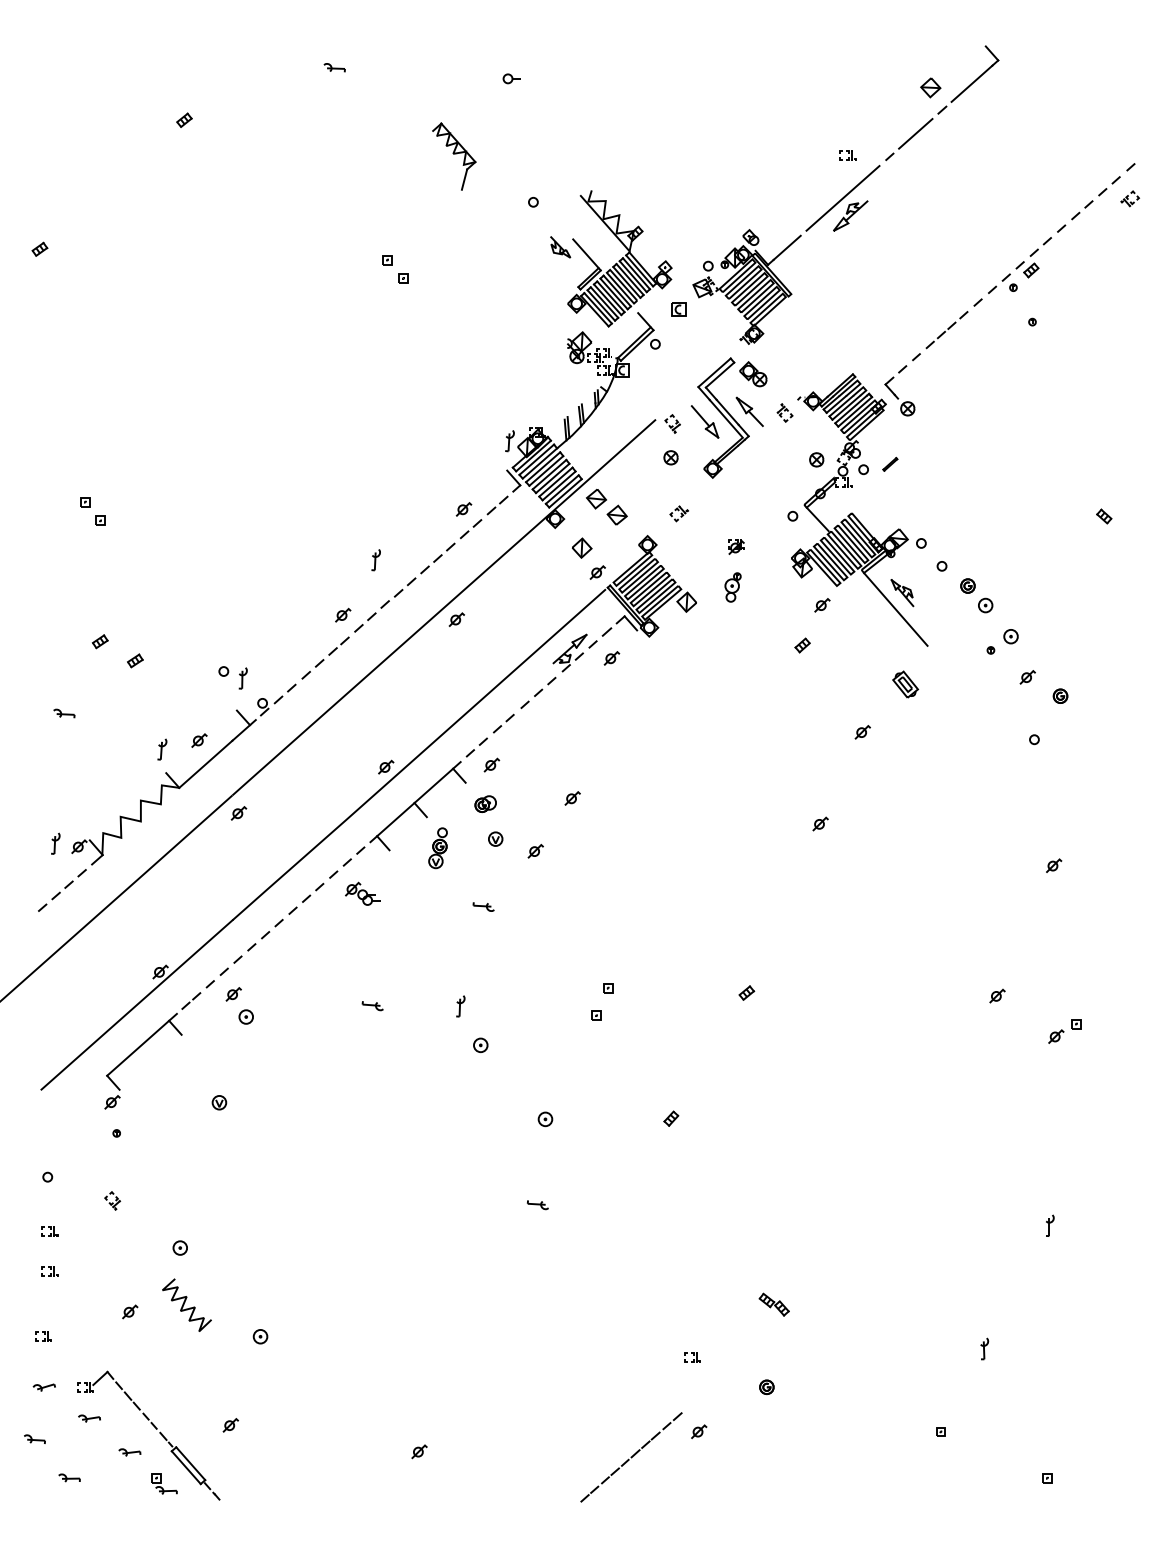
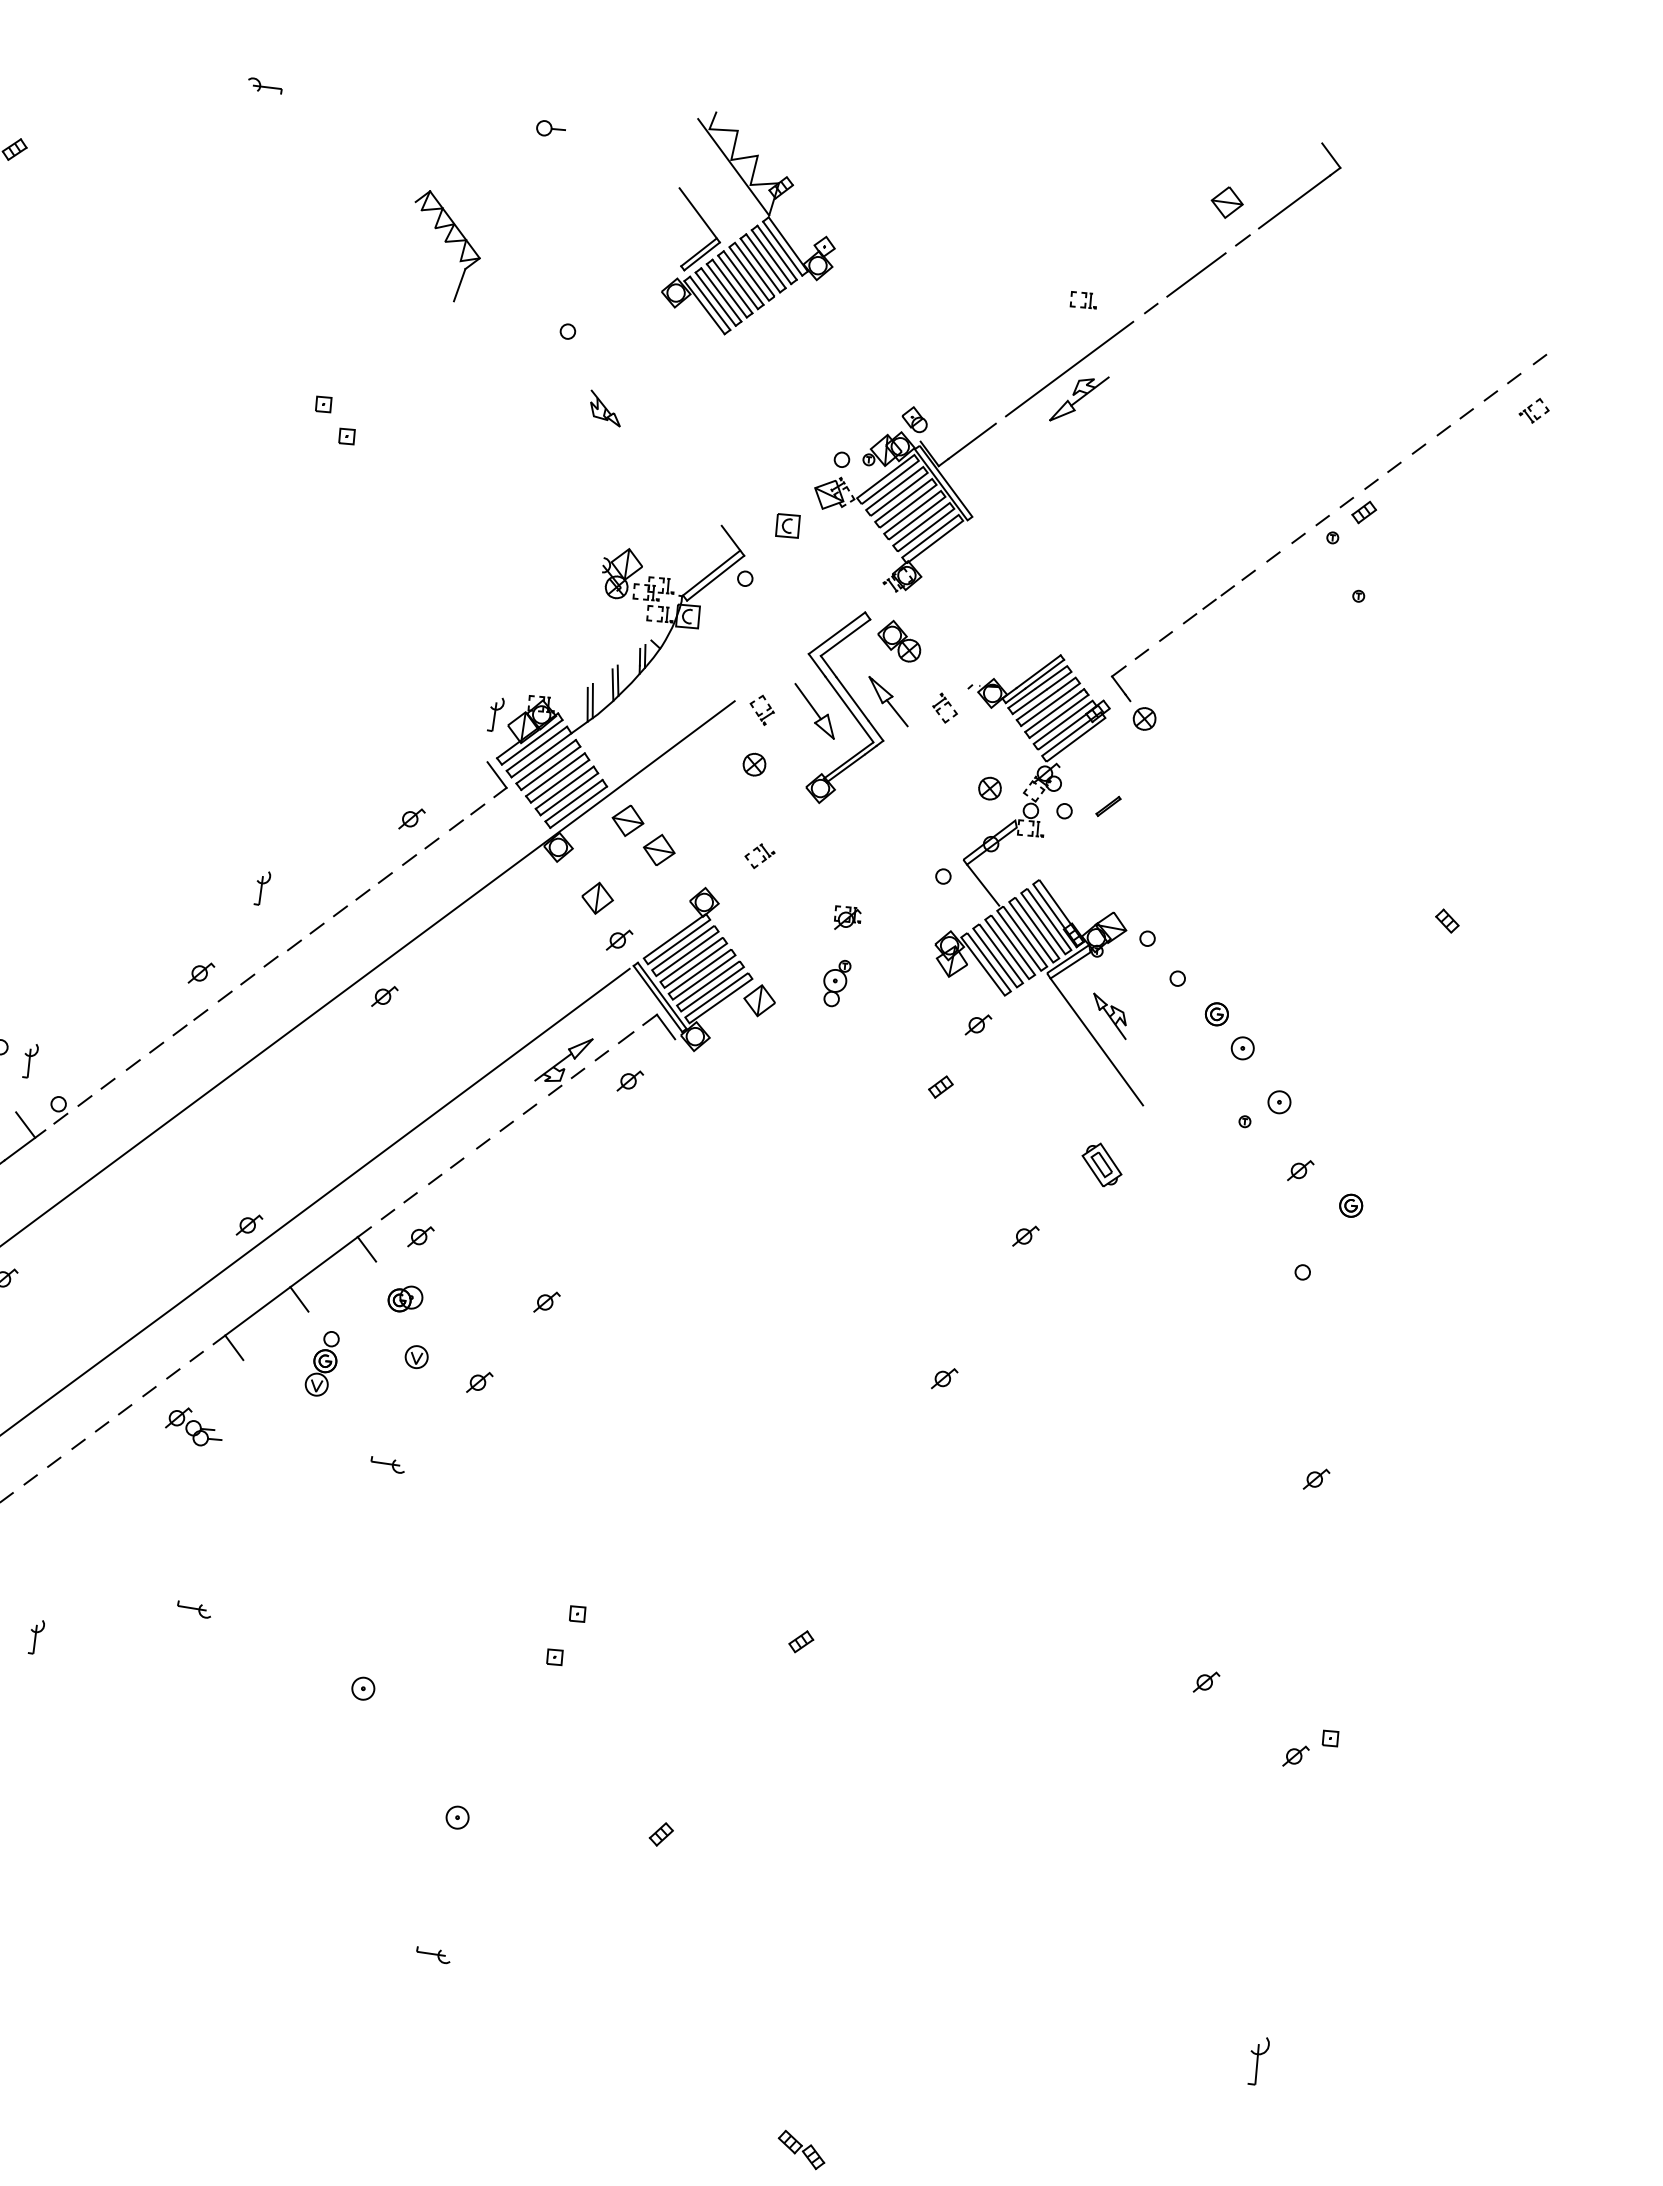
part: (619, 258) -> (751, 225), moved
part: (460, 1006) -> (36, 1637), moved
part: (1050, 1225) -> (1259, 2060), size x1.4

